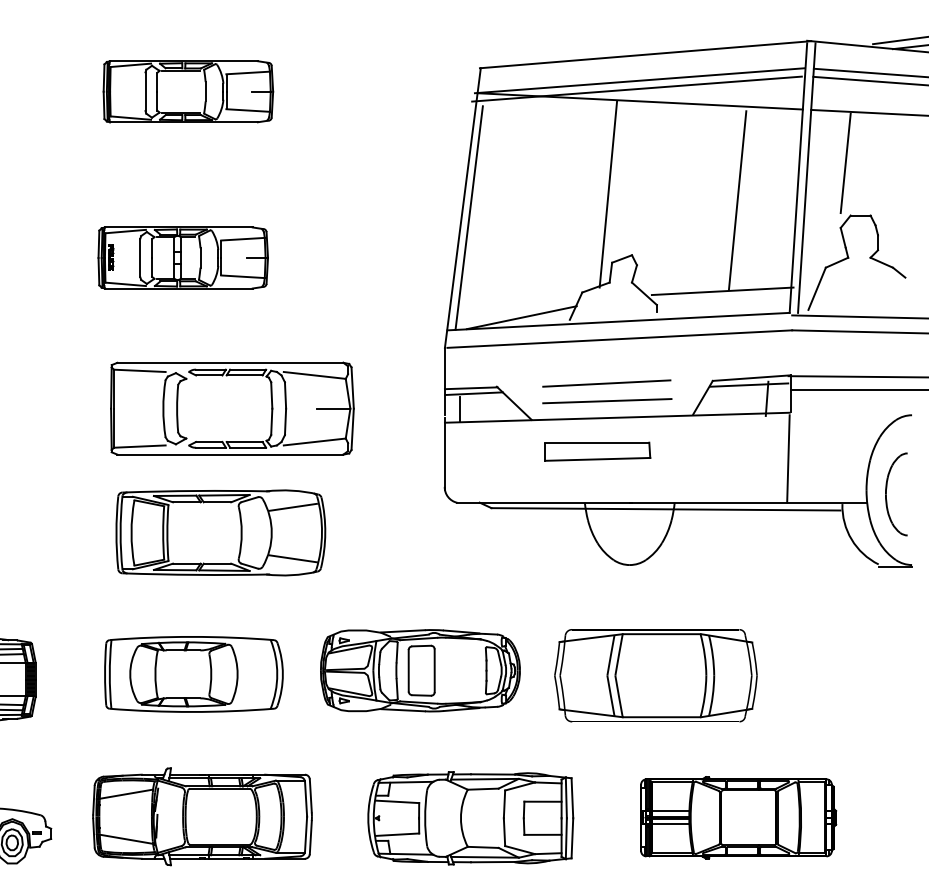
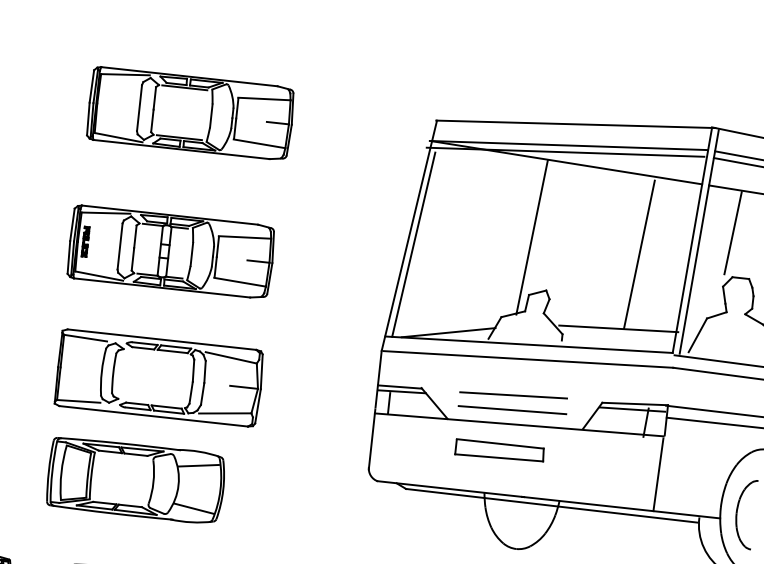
part: (188, 91) -> (190, 113), size x1.43
part: (183, 257) -> (171, 251), size x1.43
part: (232, 408) -> (159, 377), moved
part: (220, 532) -> (135, 480), moved

